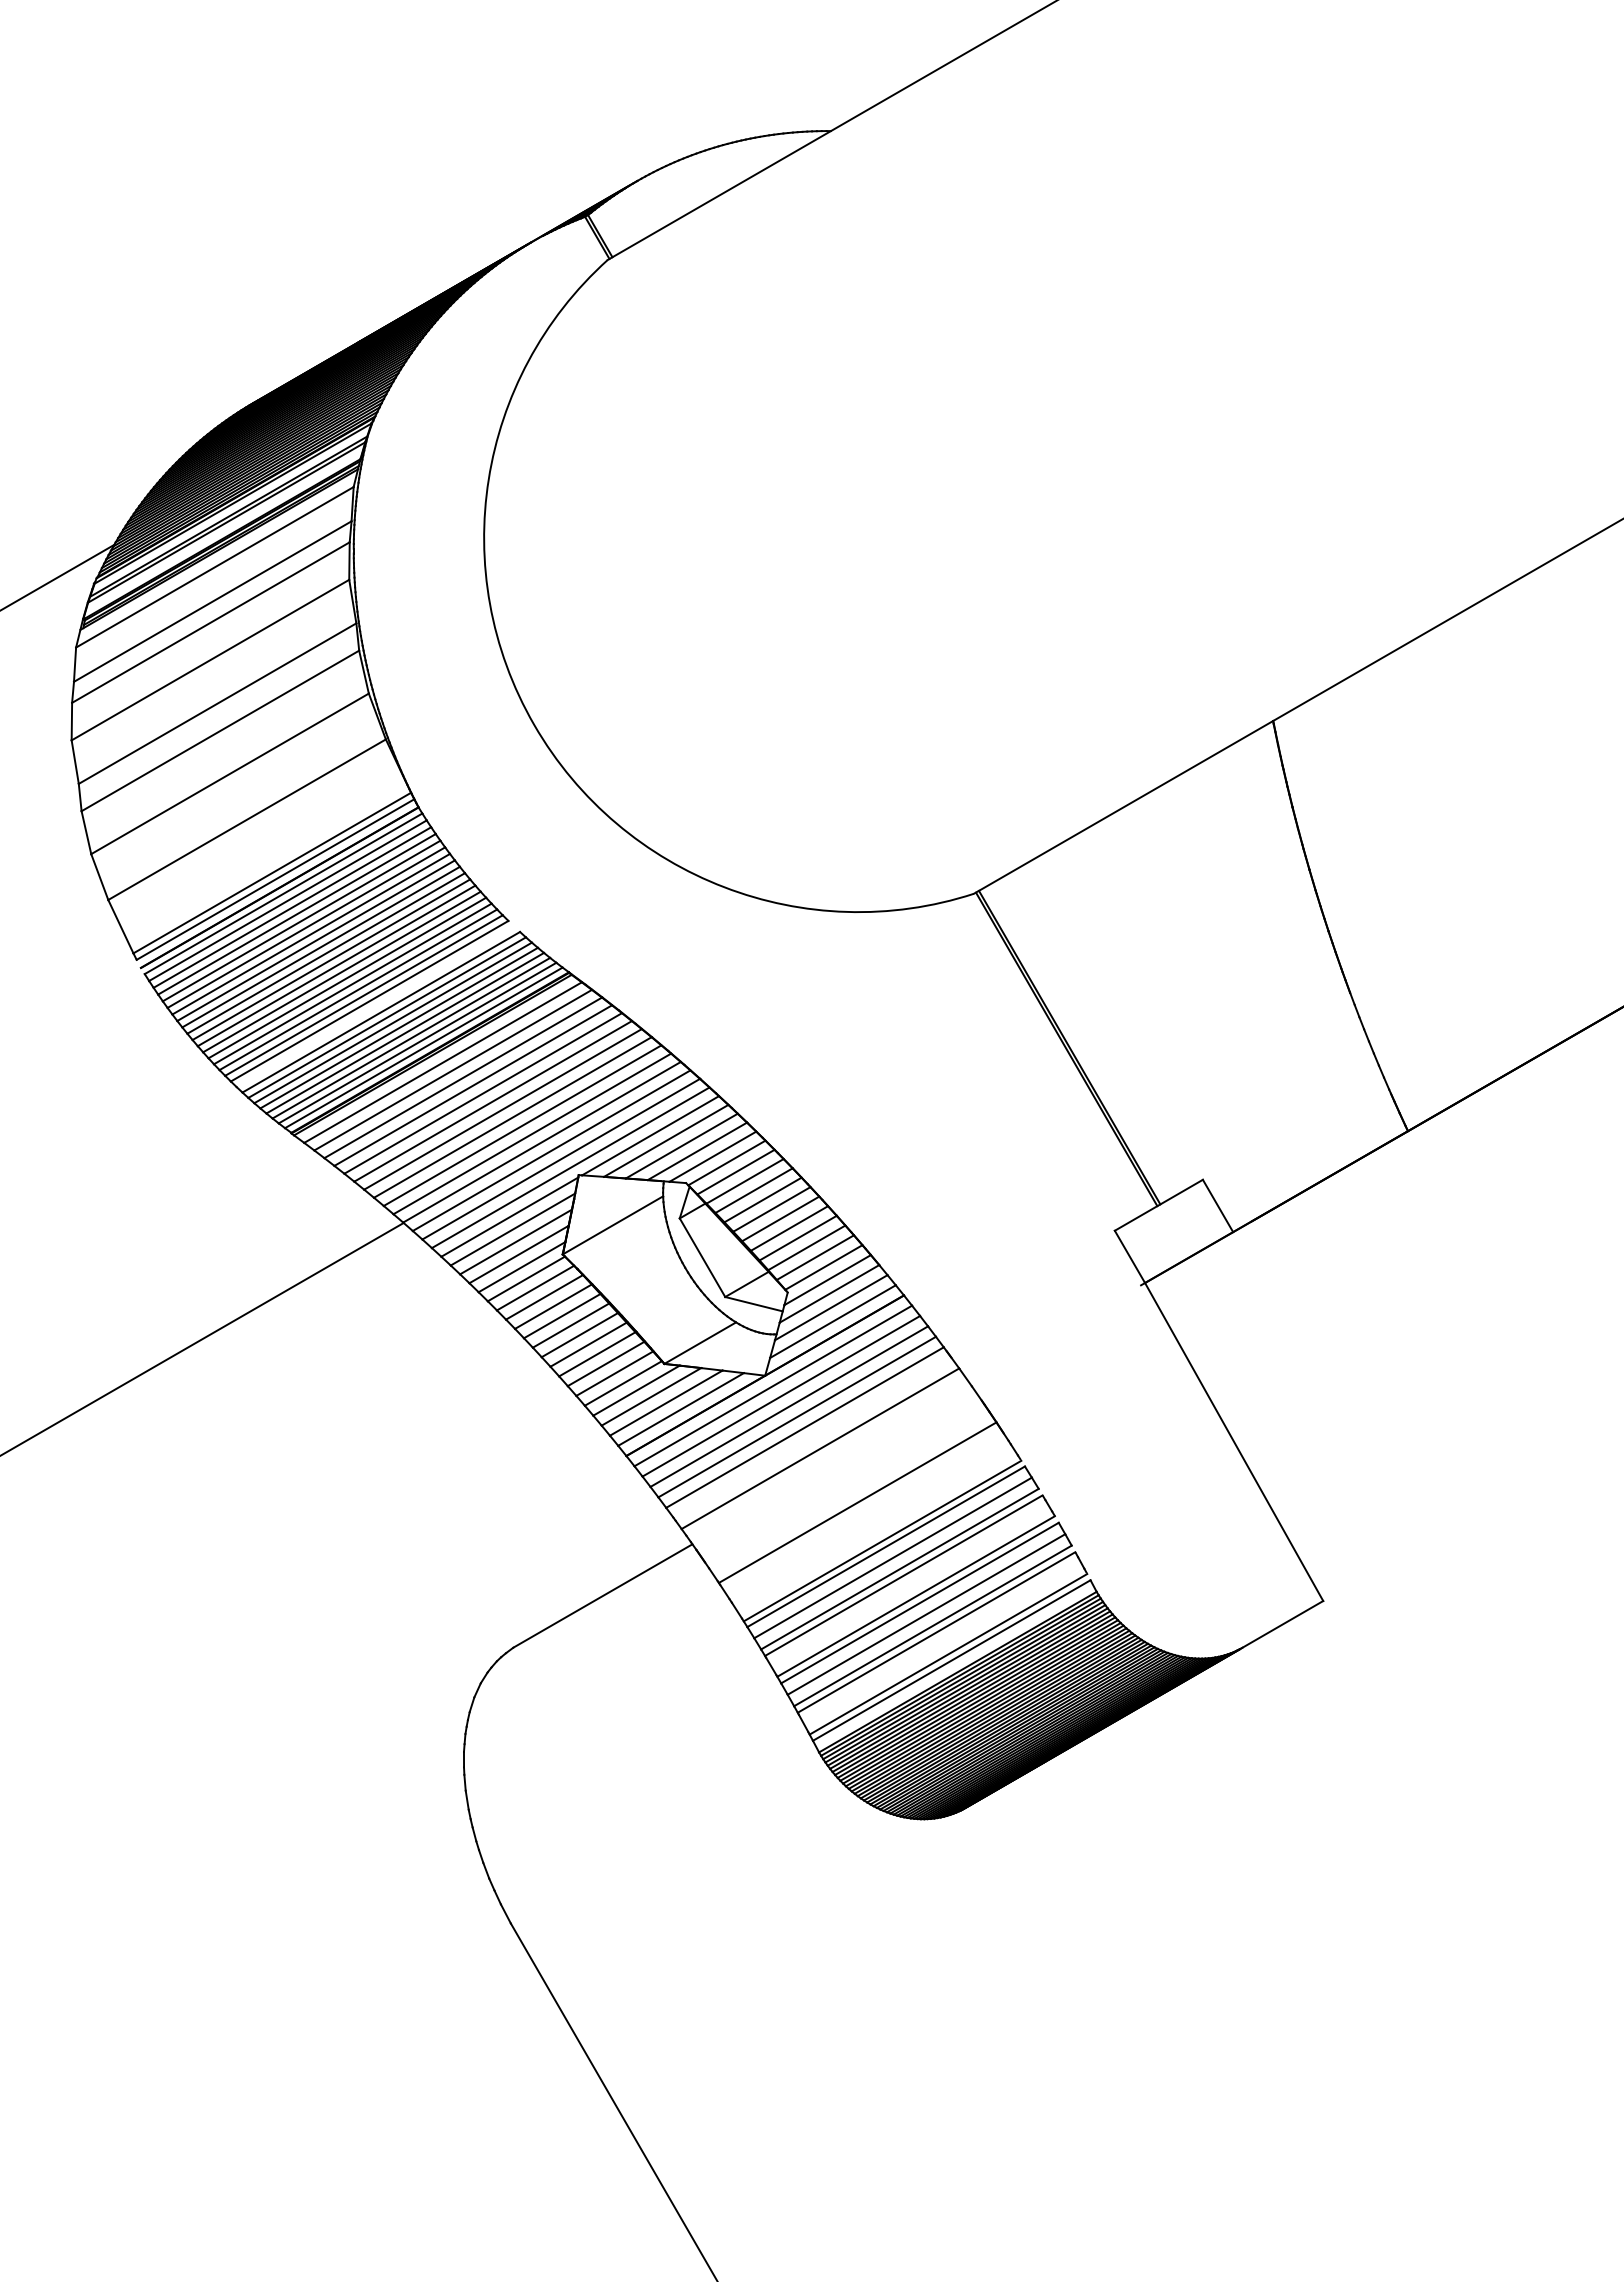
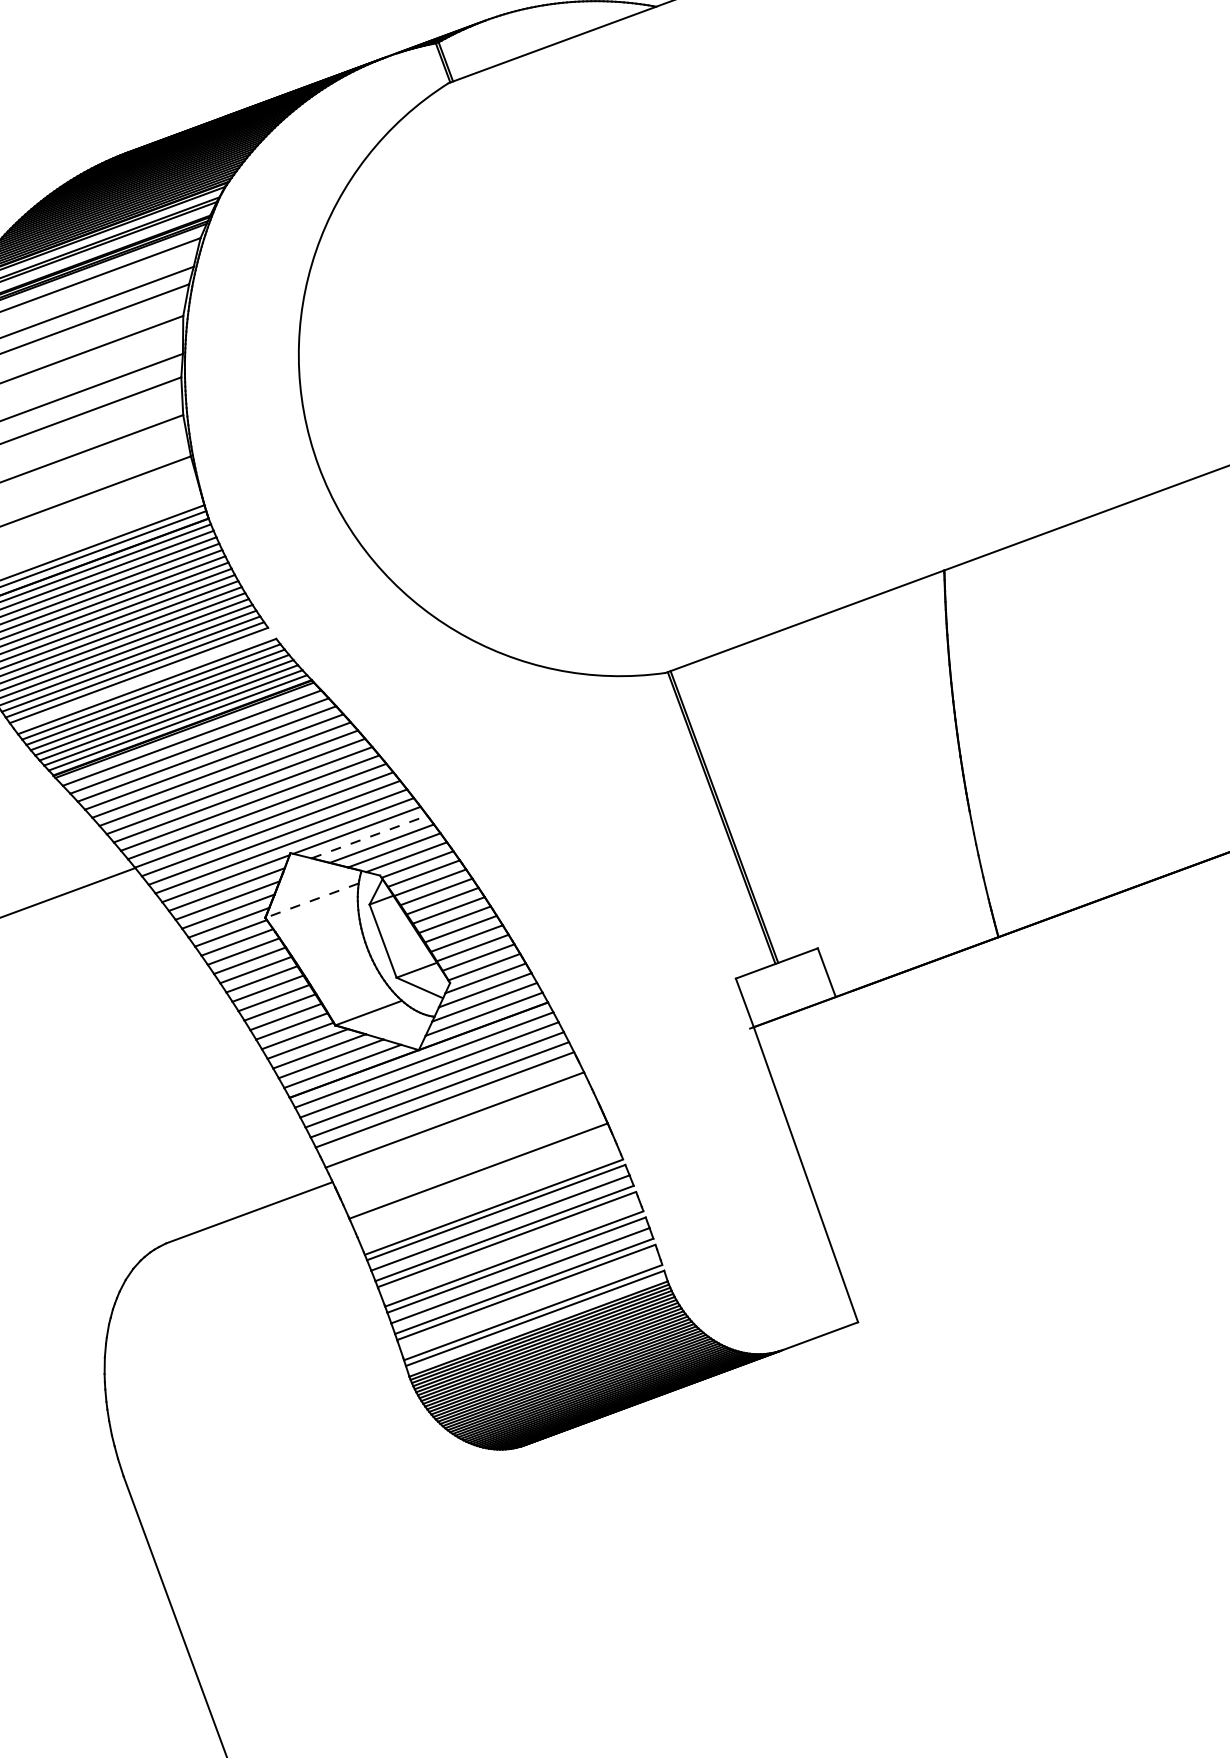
line: (666, 1140) -> (369, 836), solid -> dashed
line: (613, 1225) -> (312, 900), solid -> dashed

